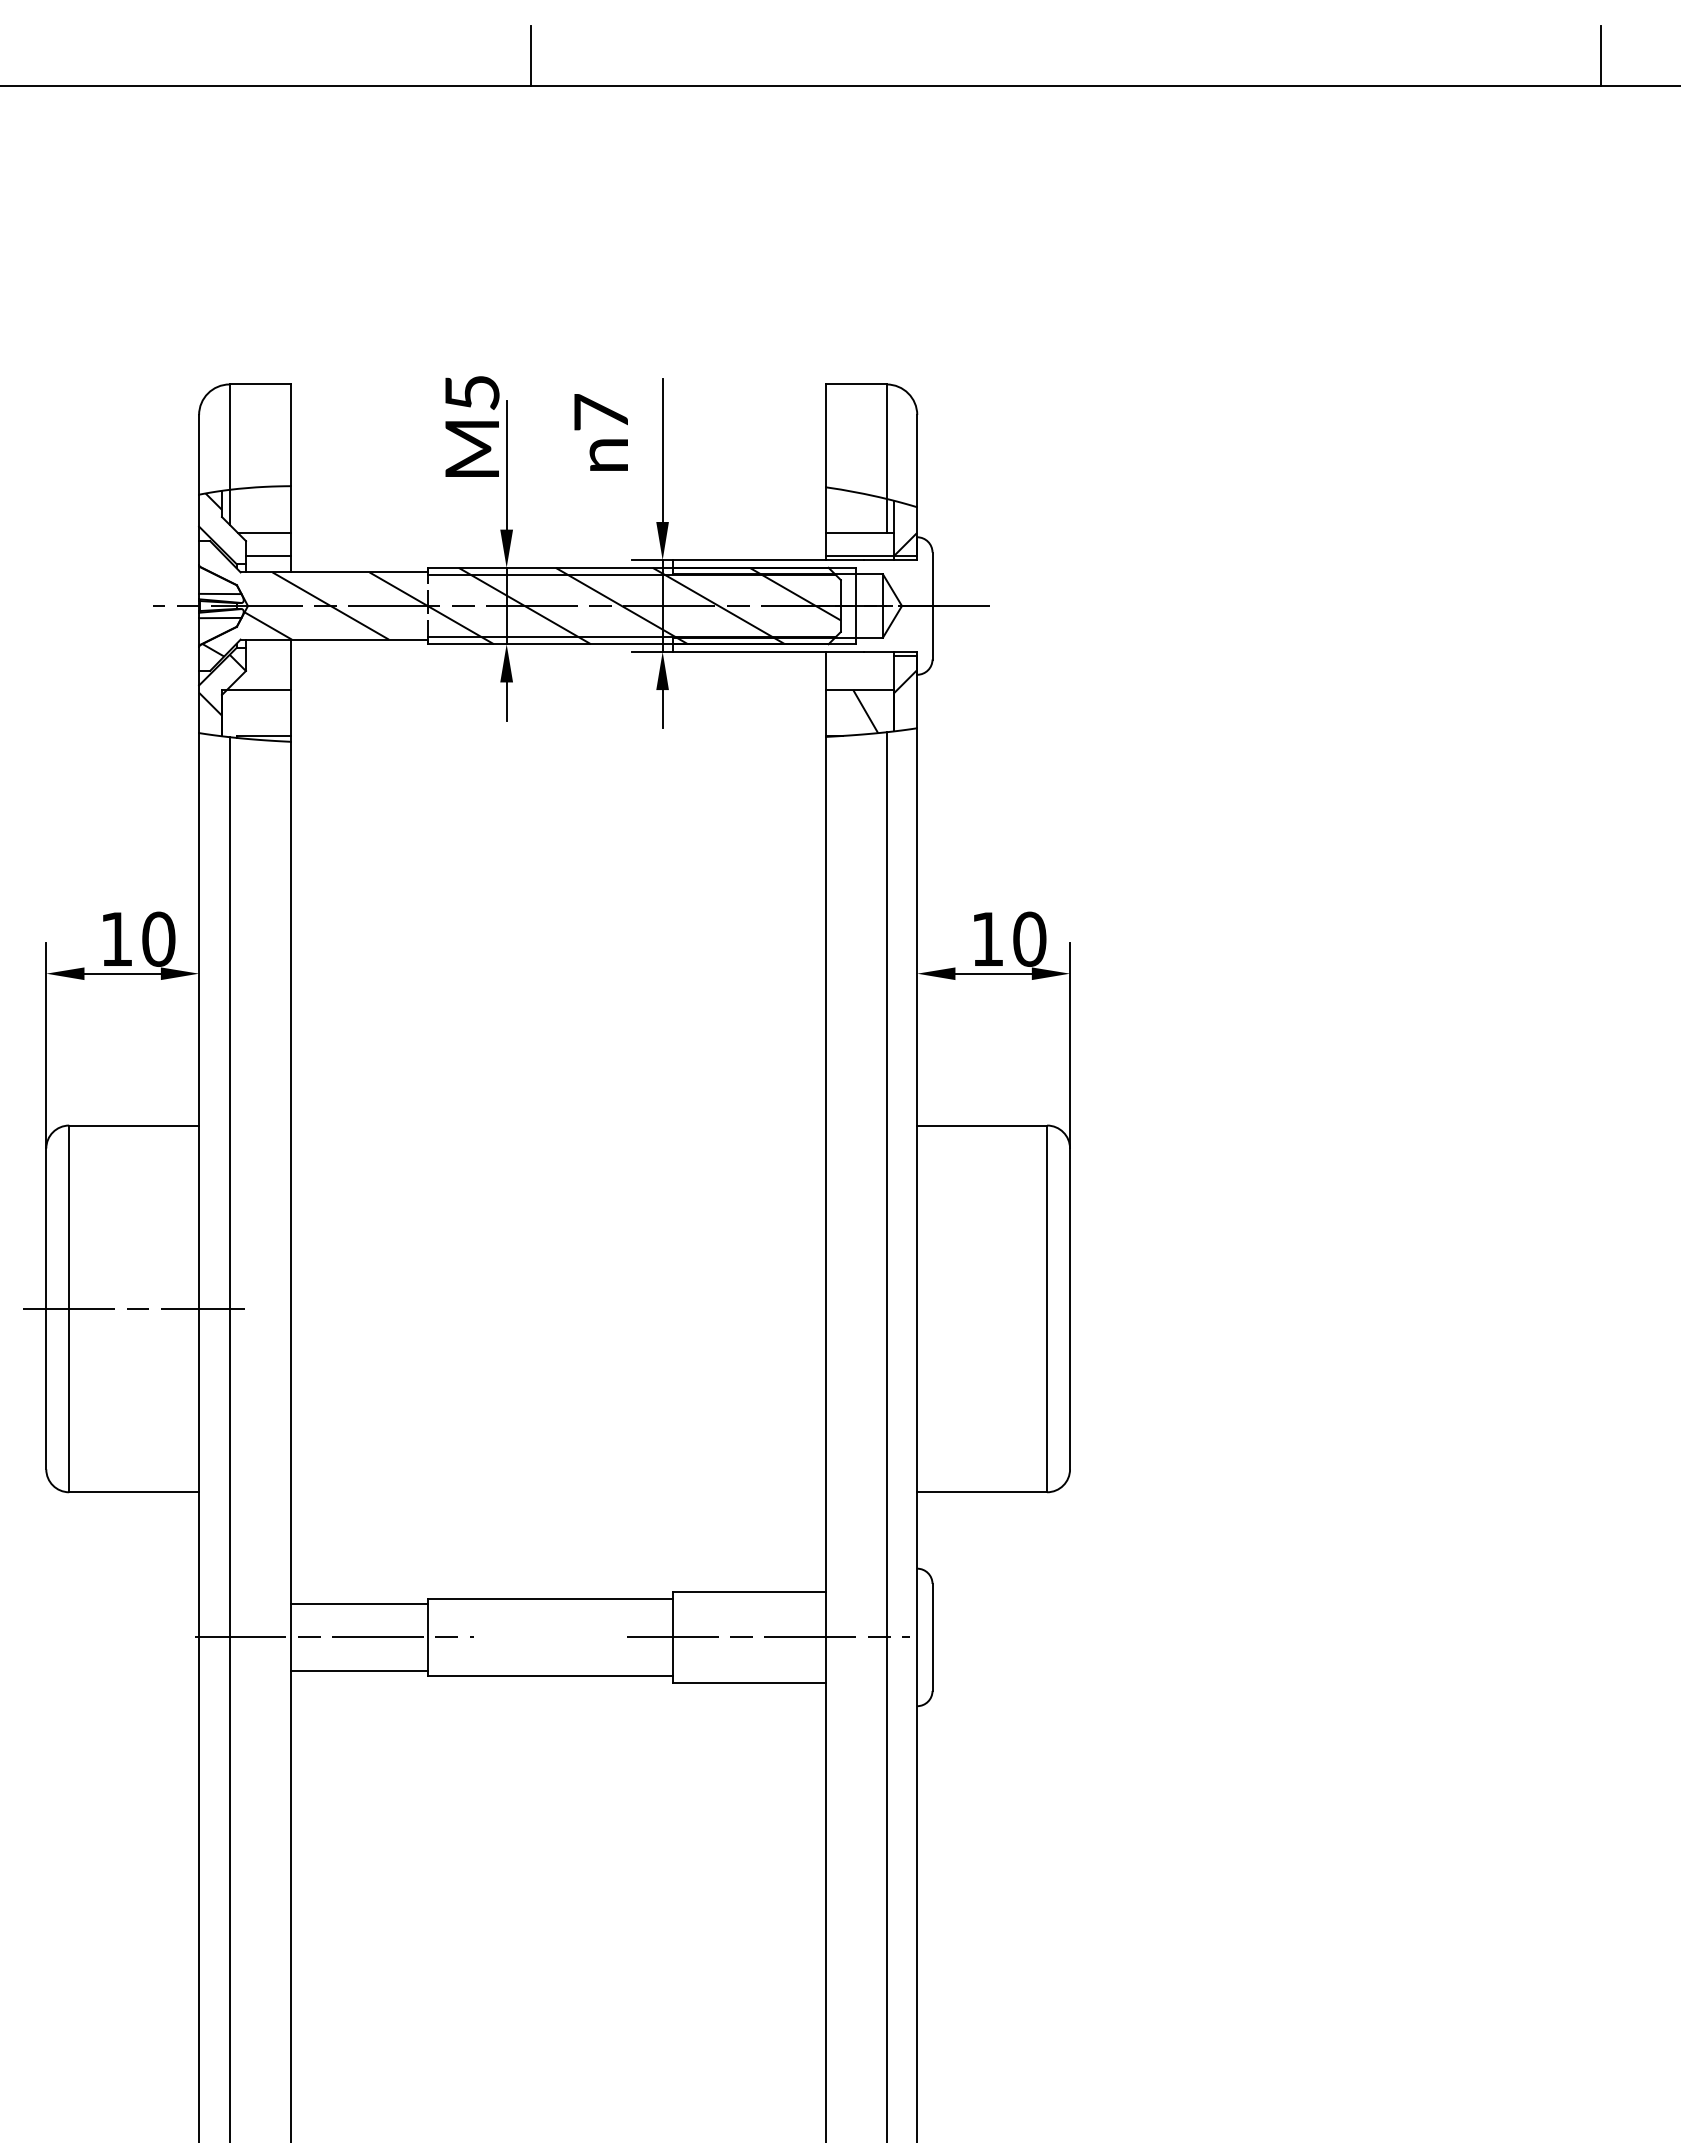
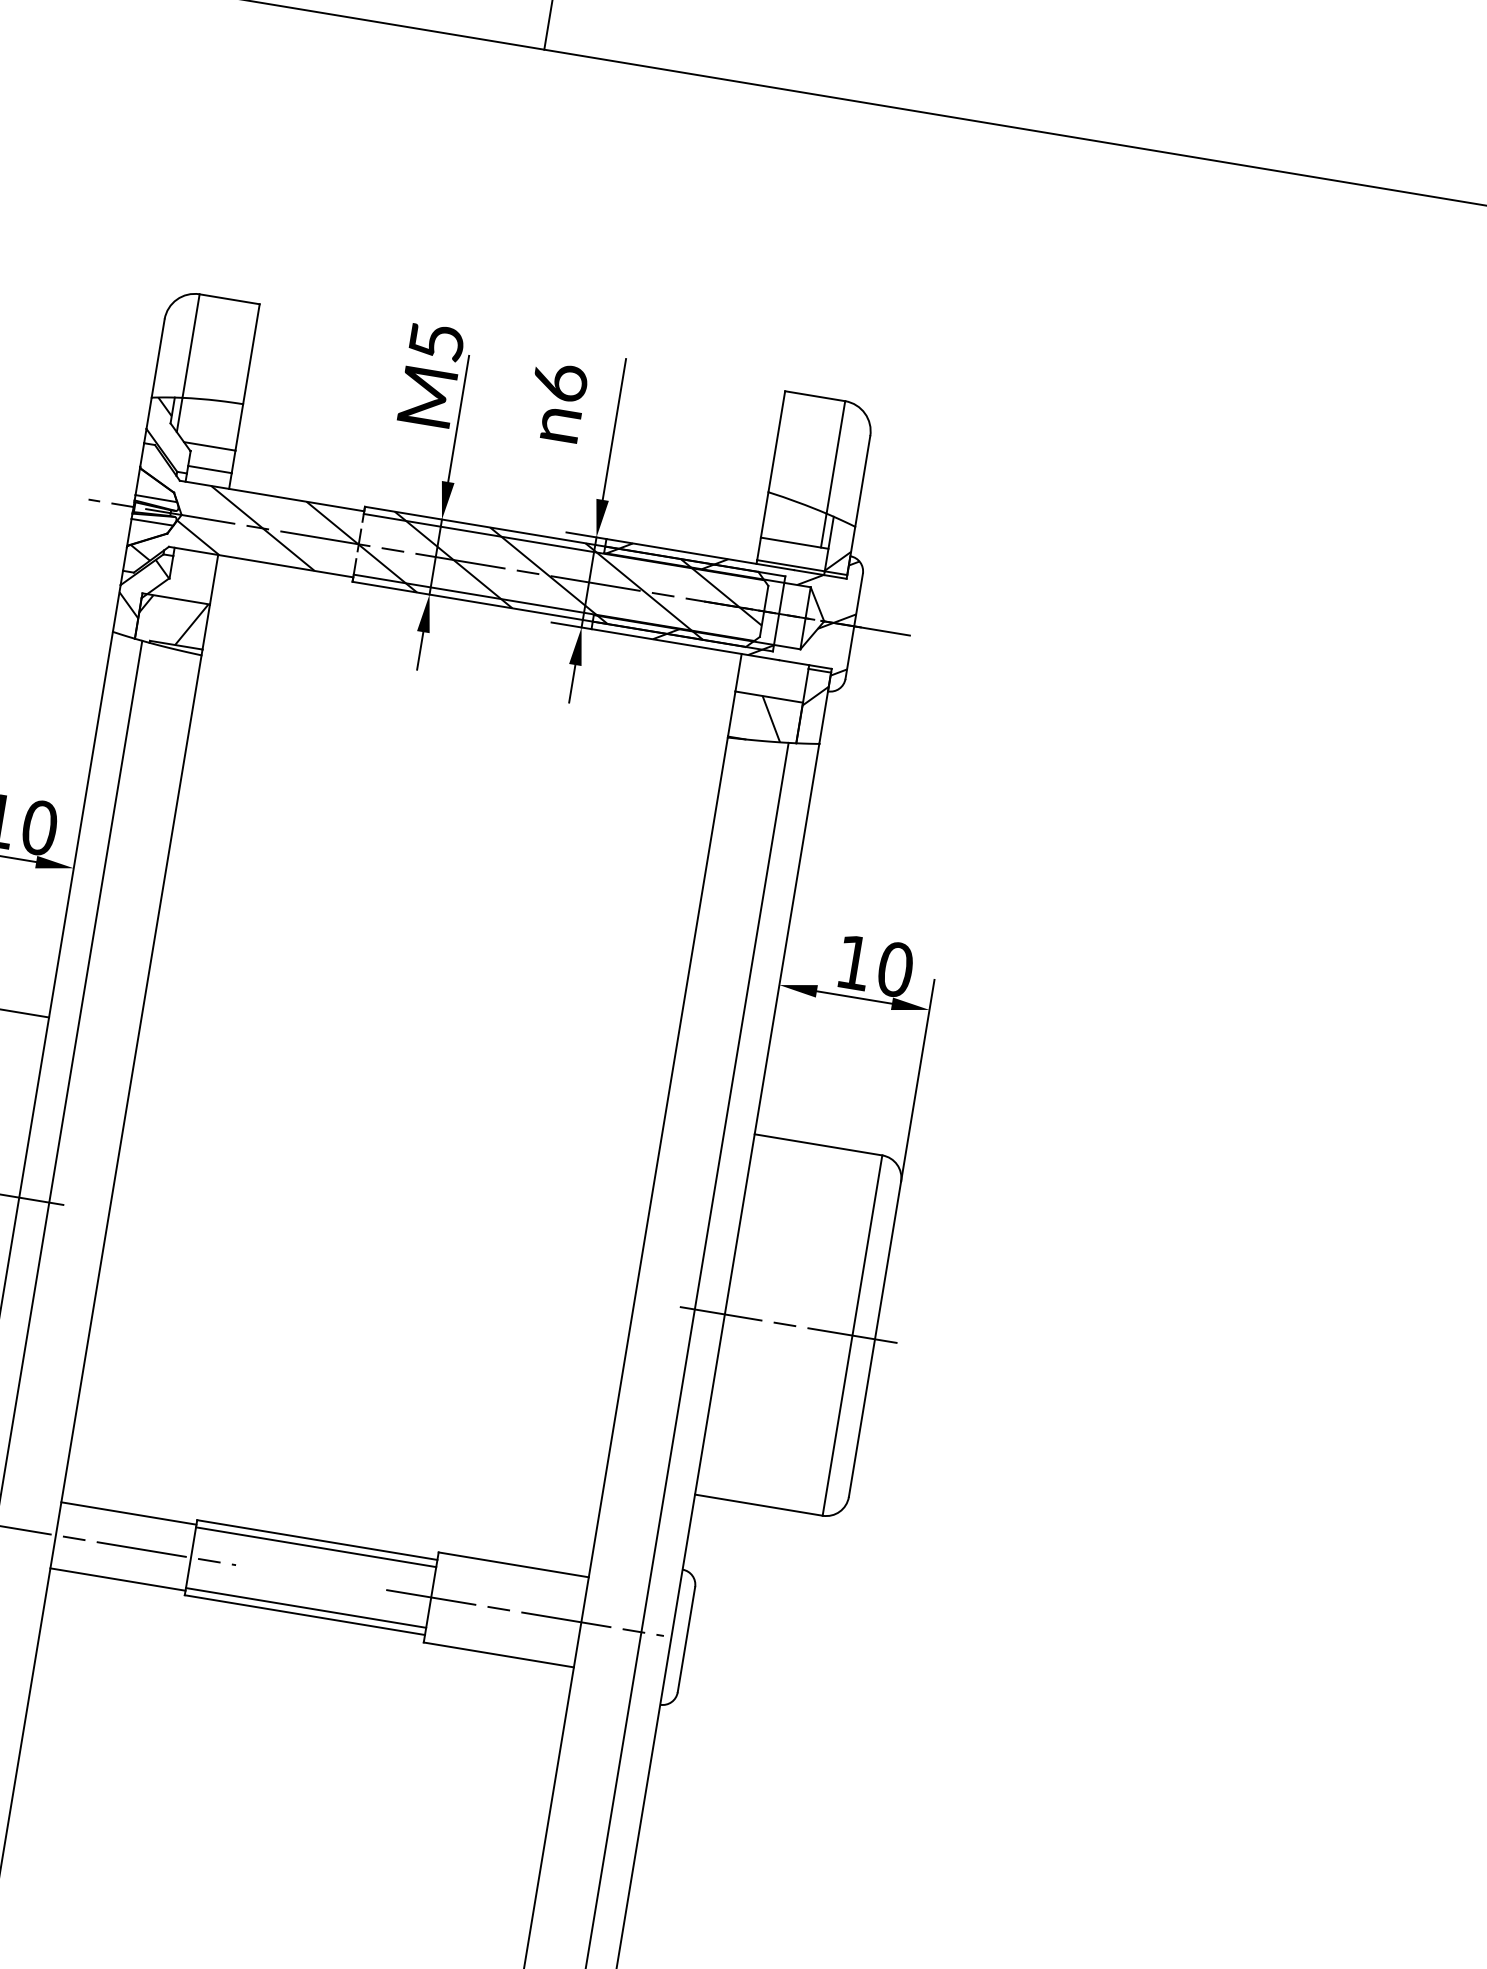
text: (601, 412) -> (560, 382), 7 -> 6
hatch: (803, 599) -> (728, 598), added
hatch: (255, 712) -> (171, 620), added
line: (981, 1308) -> (788, 1324), added
line: (550, 1606) -> (316, 1547), added
line: (550, 1668) -> (306, 1608), added

